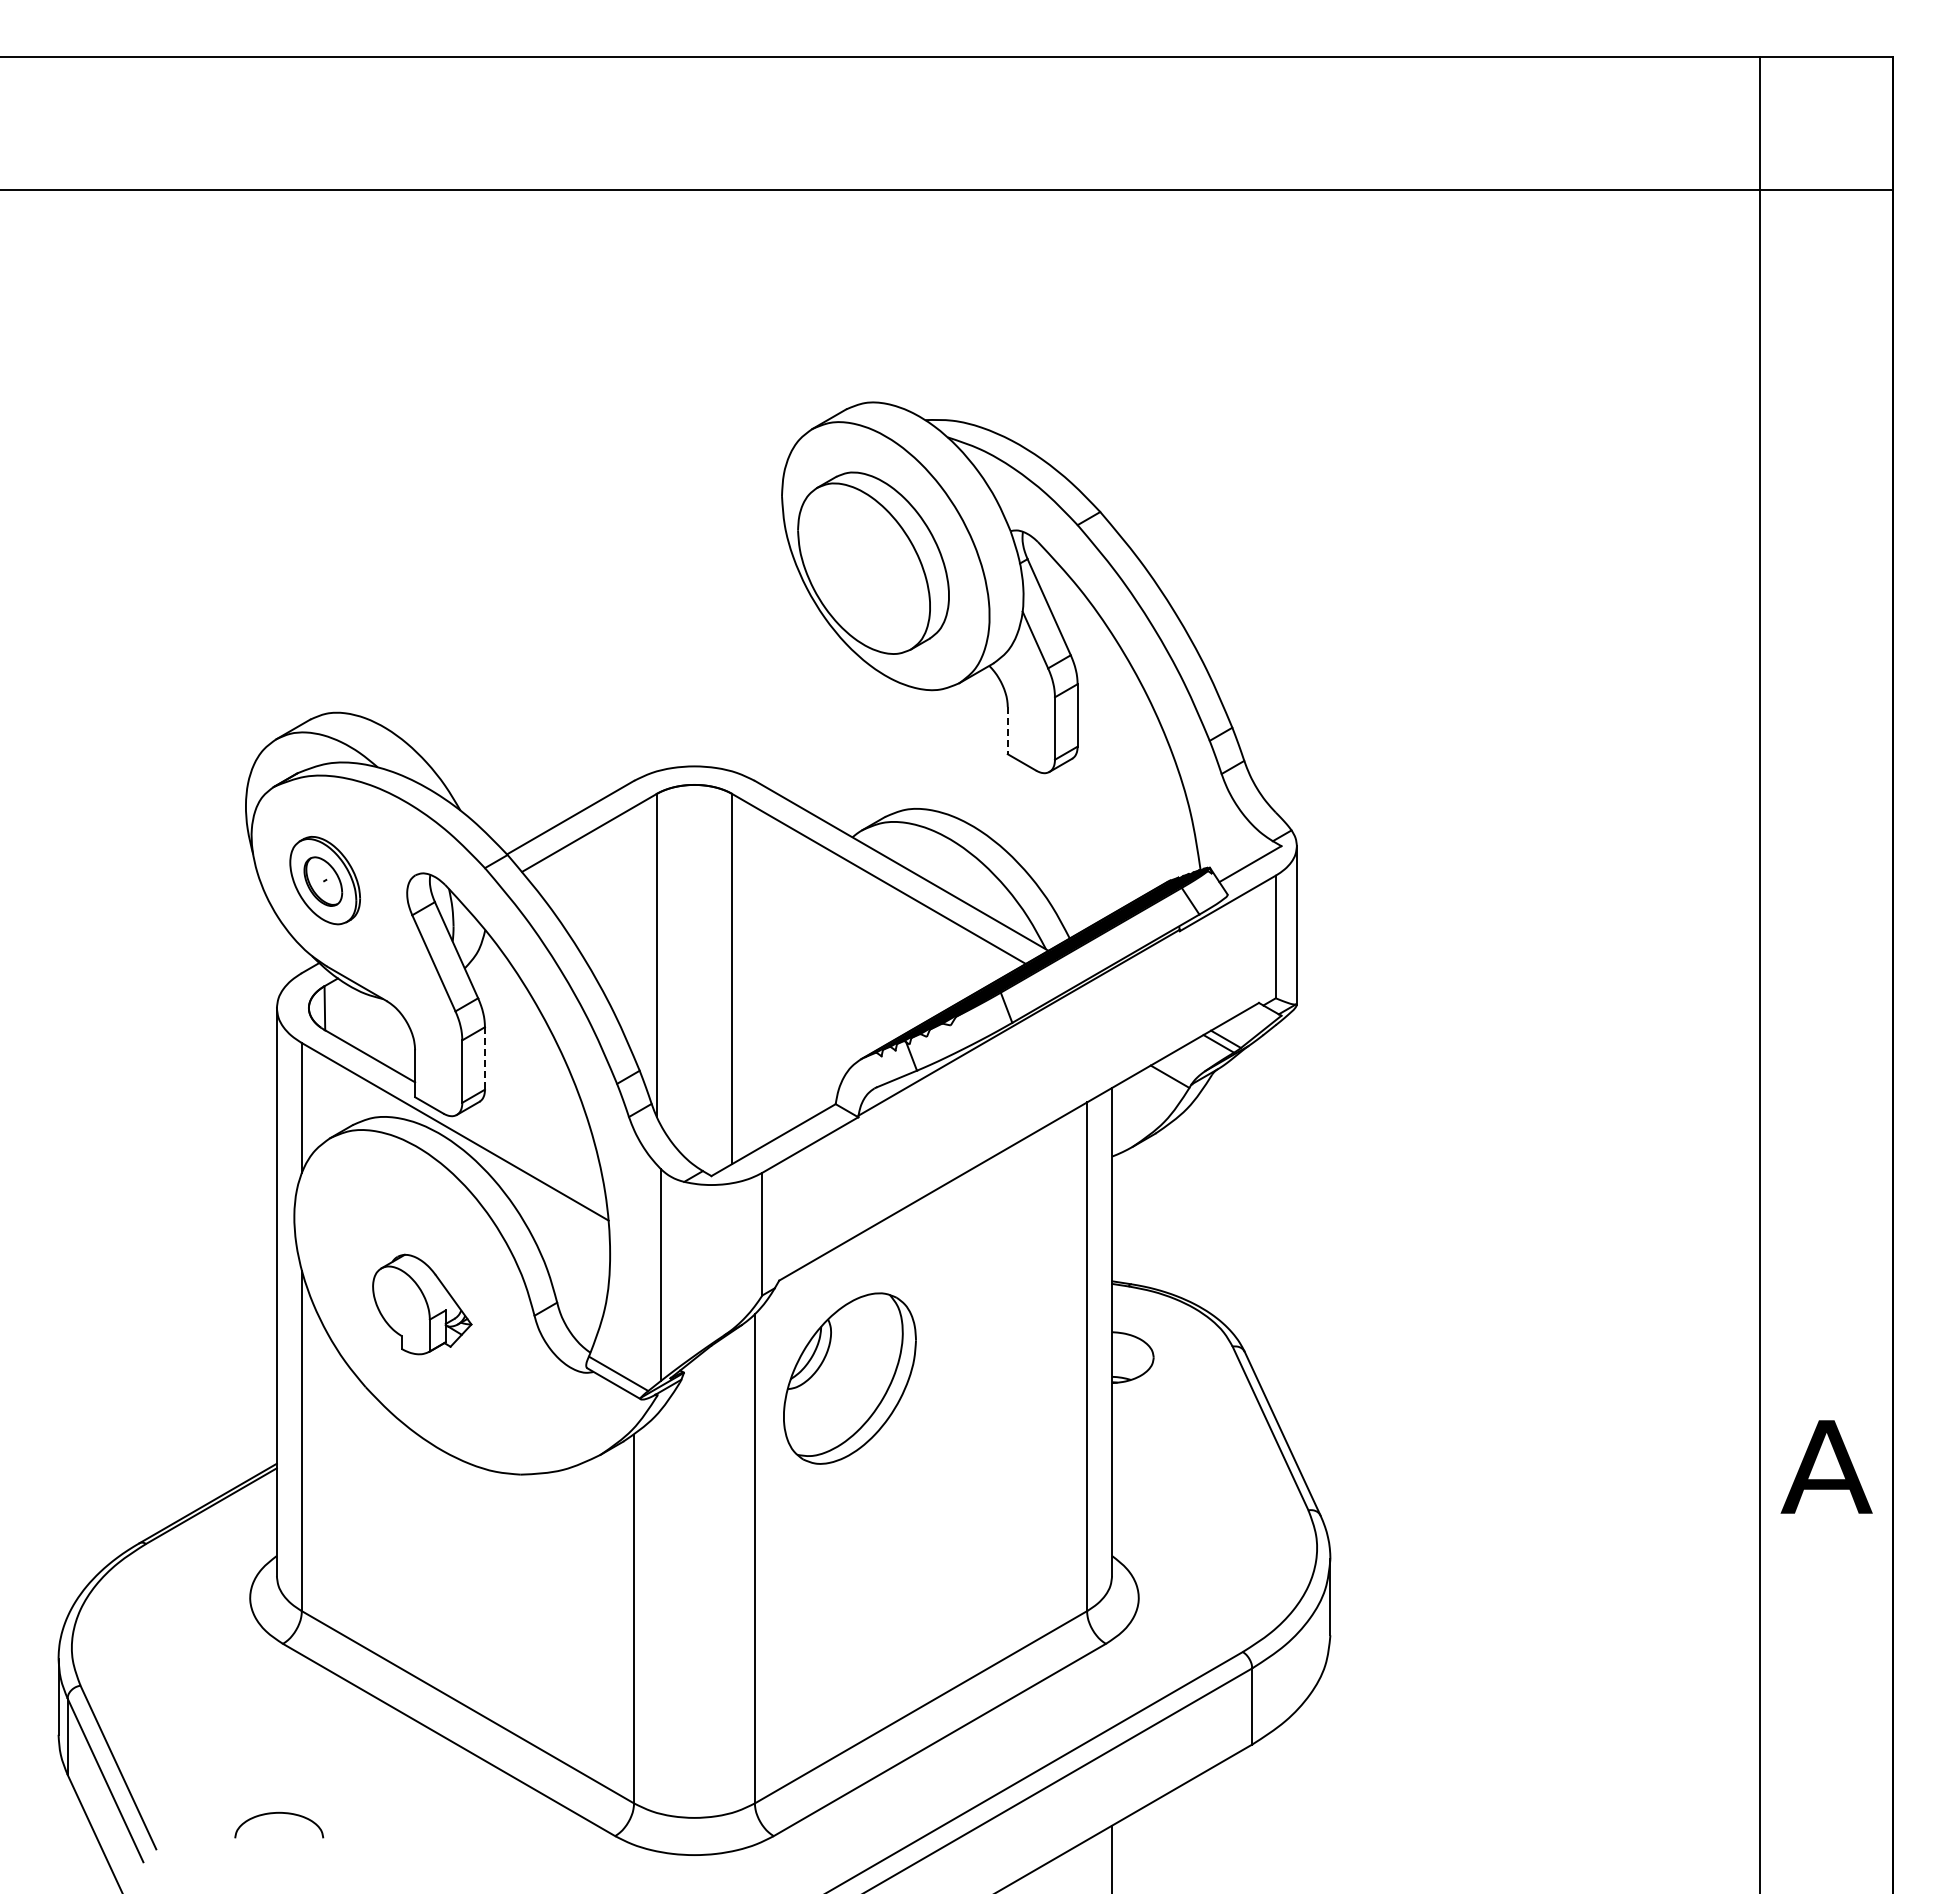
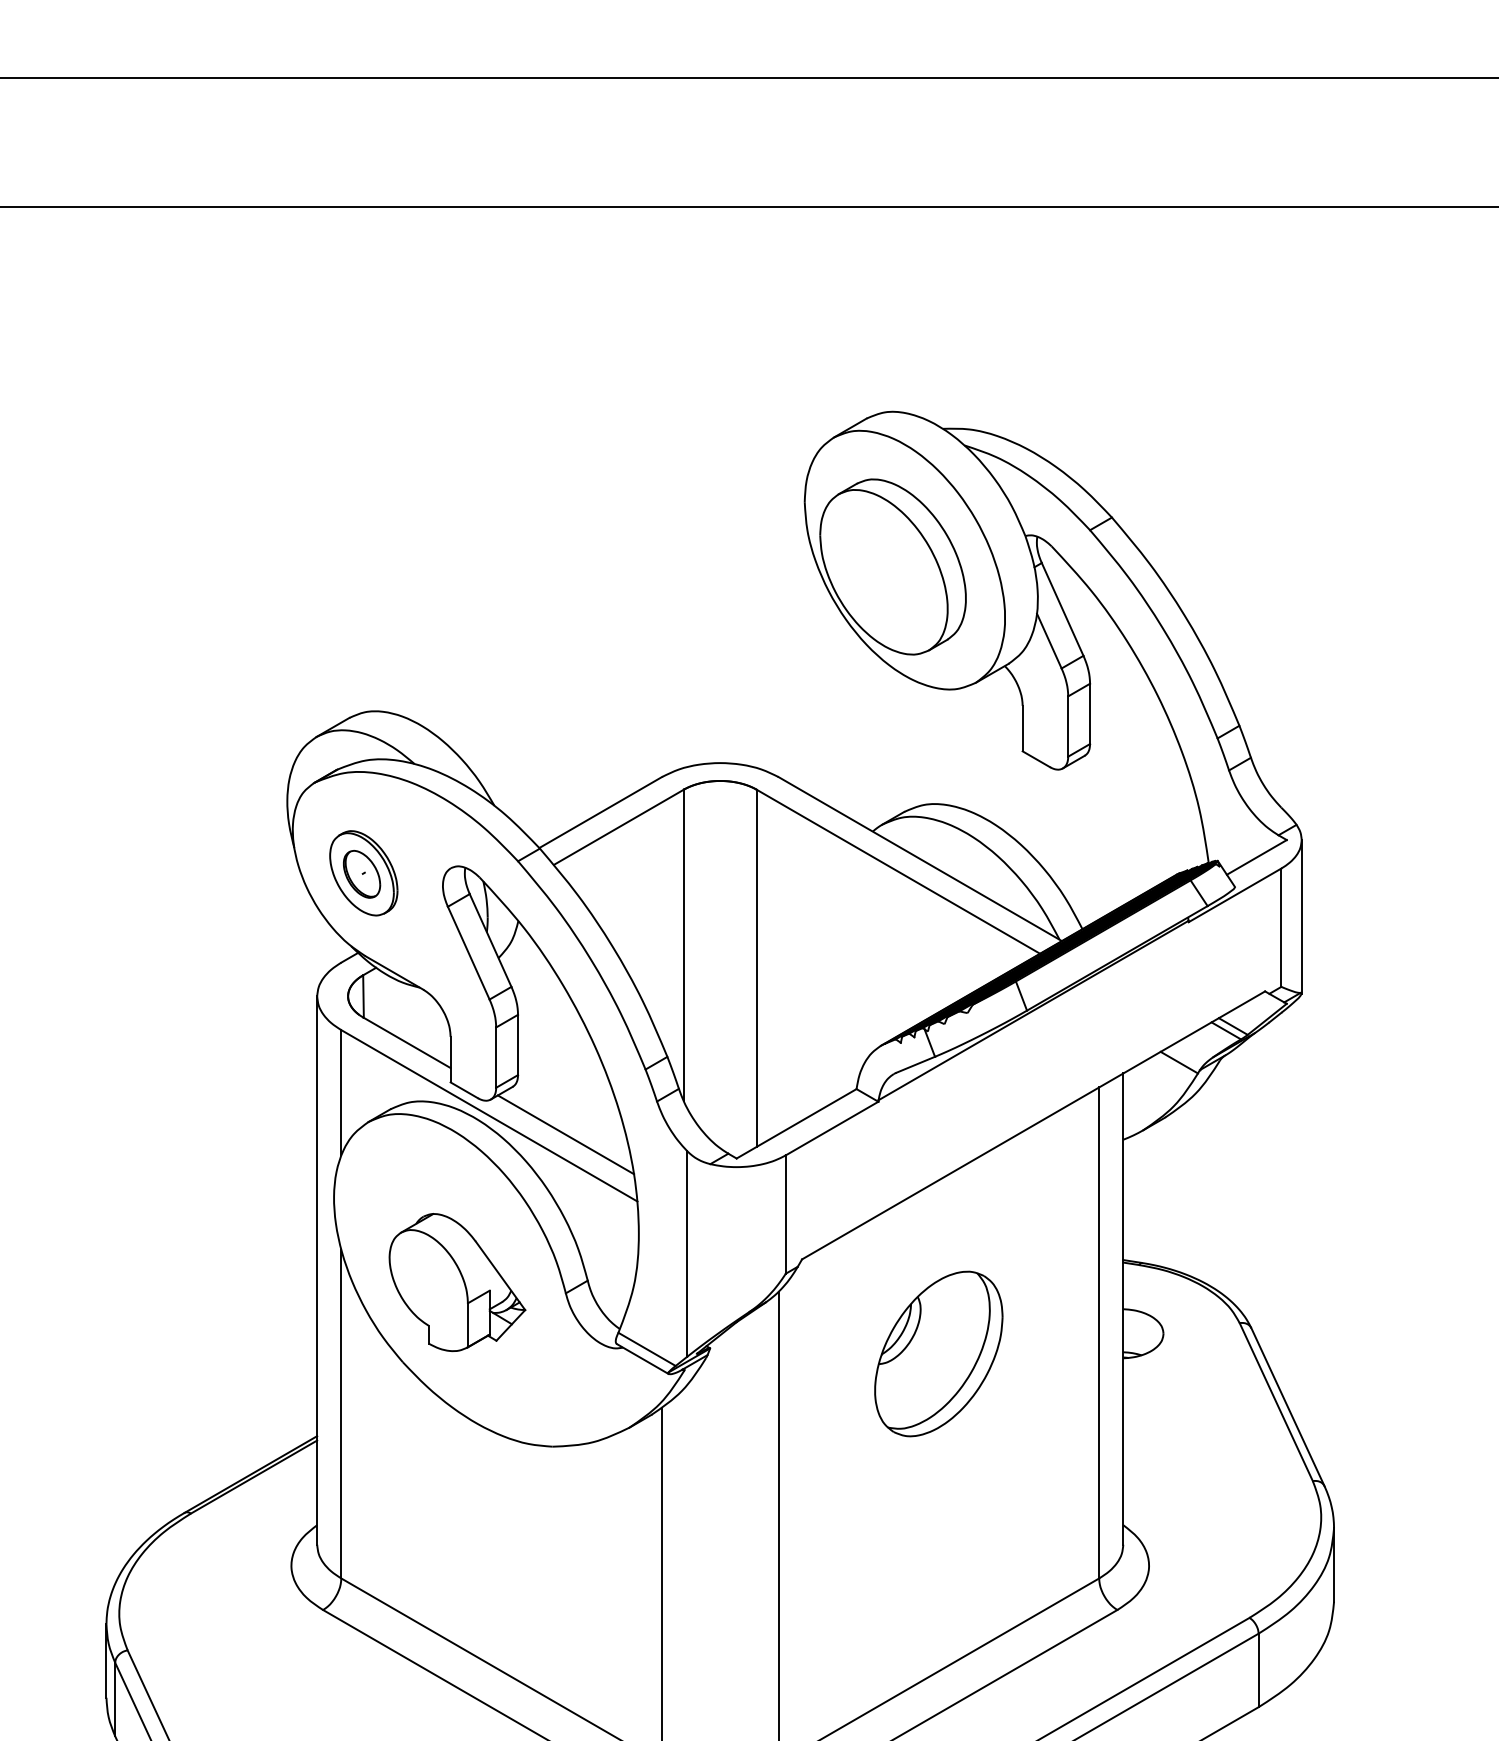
line: (1007, 730) -> (1022, 728), dashed -> solid
line: (484, 1058) -> (517, 1045), dashed -> solid
line: (534, 1151) -> (565, 1134), added
part: (422, 1304) -> (457, 1282), size x1.43
part: (849, 1378) -> (938, 1353), moved

